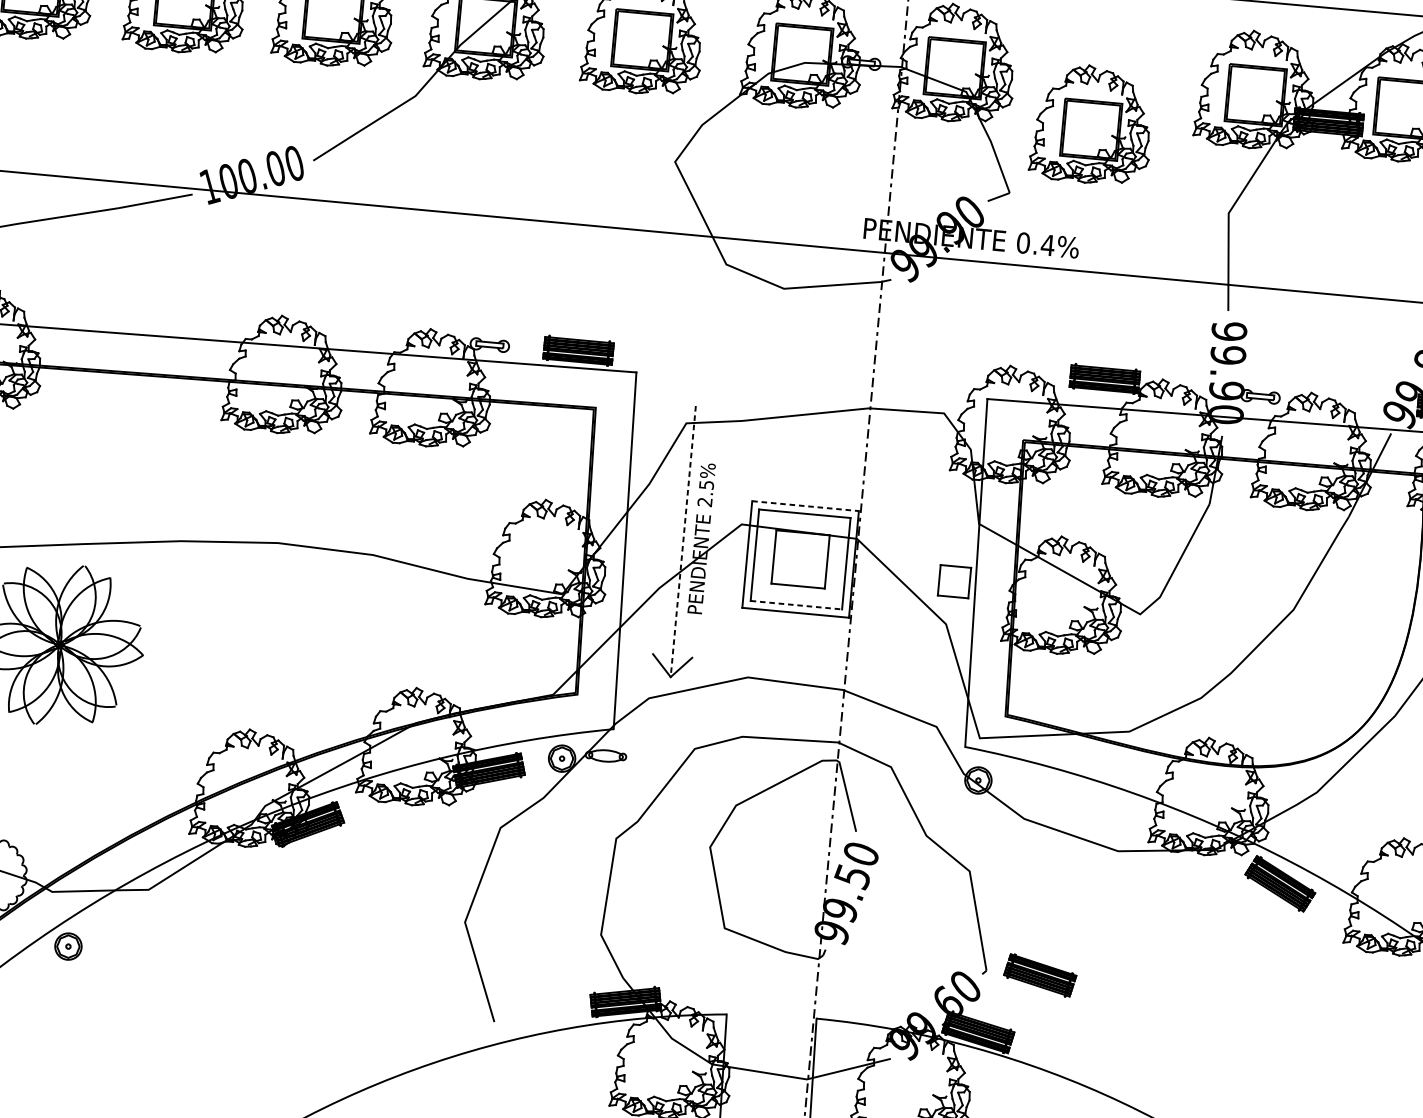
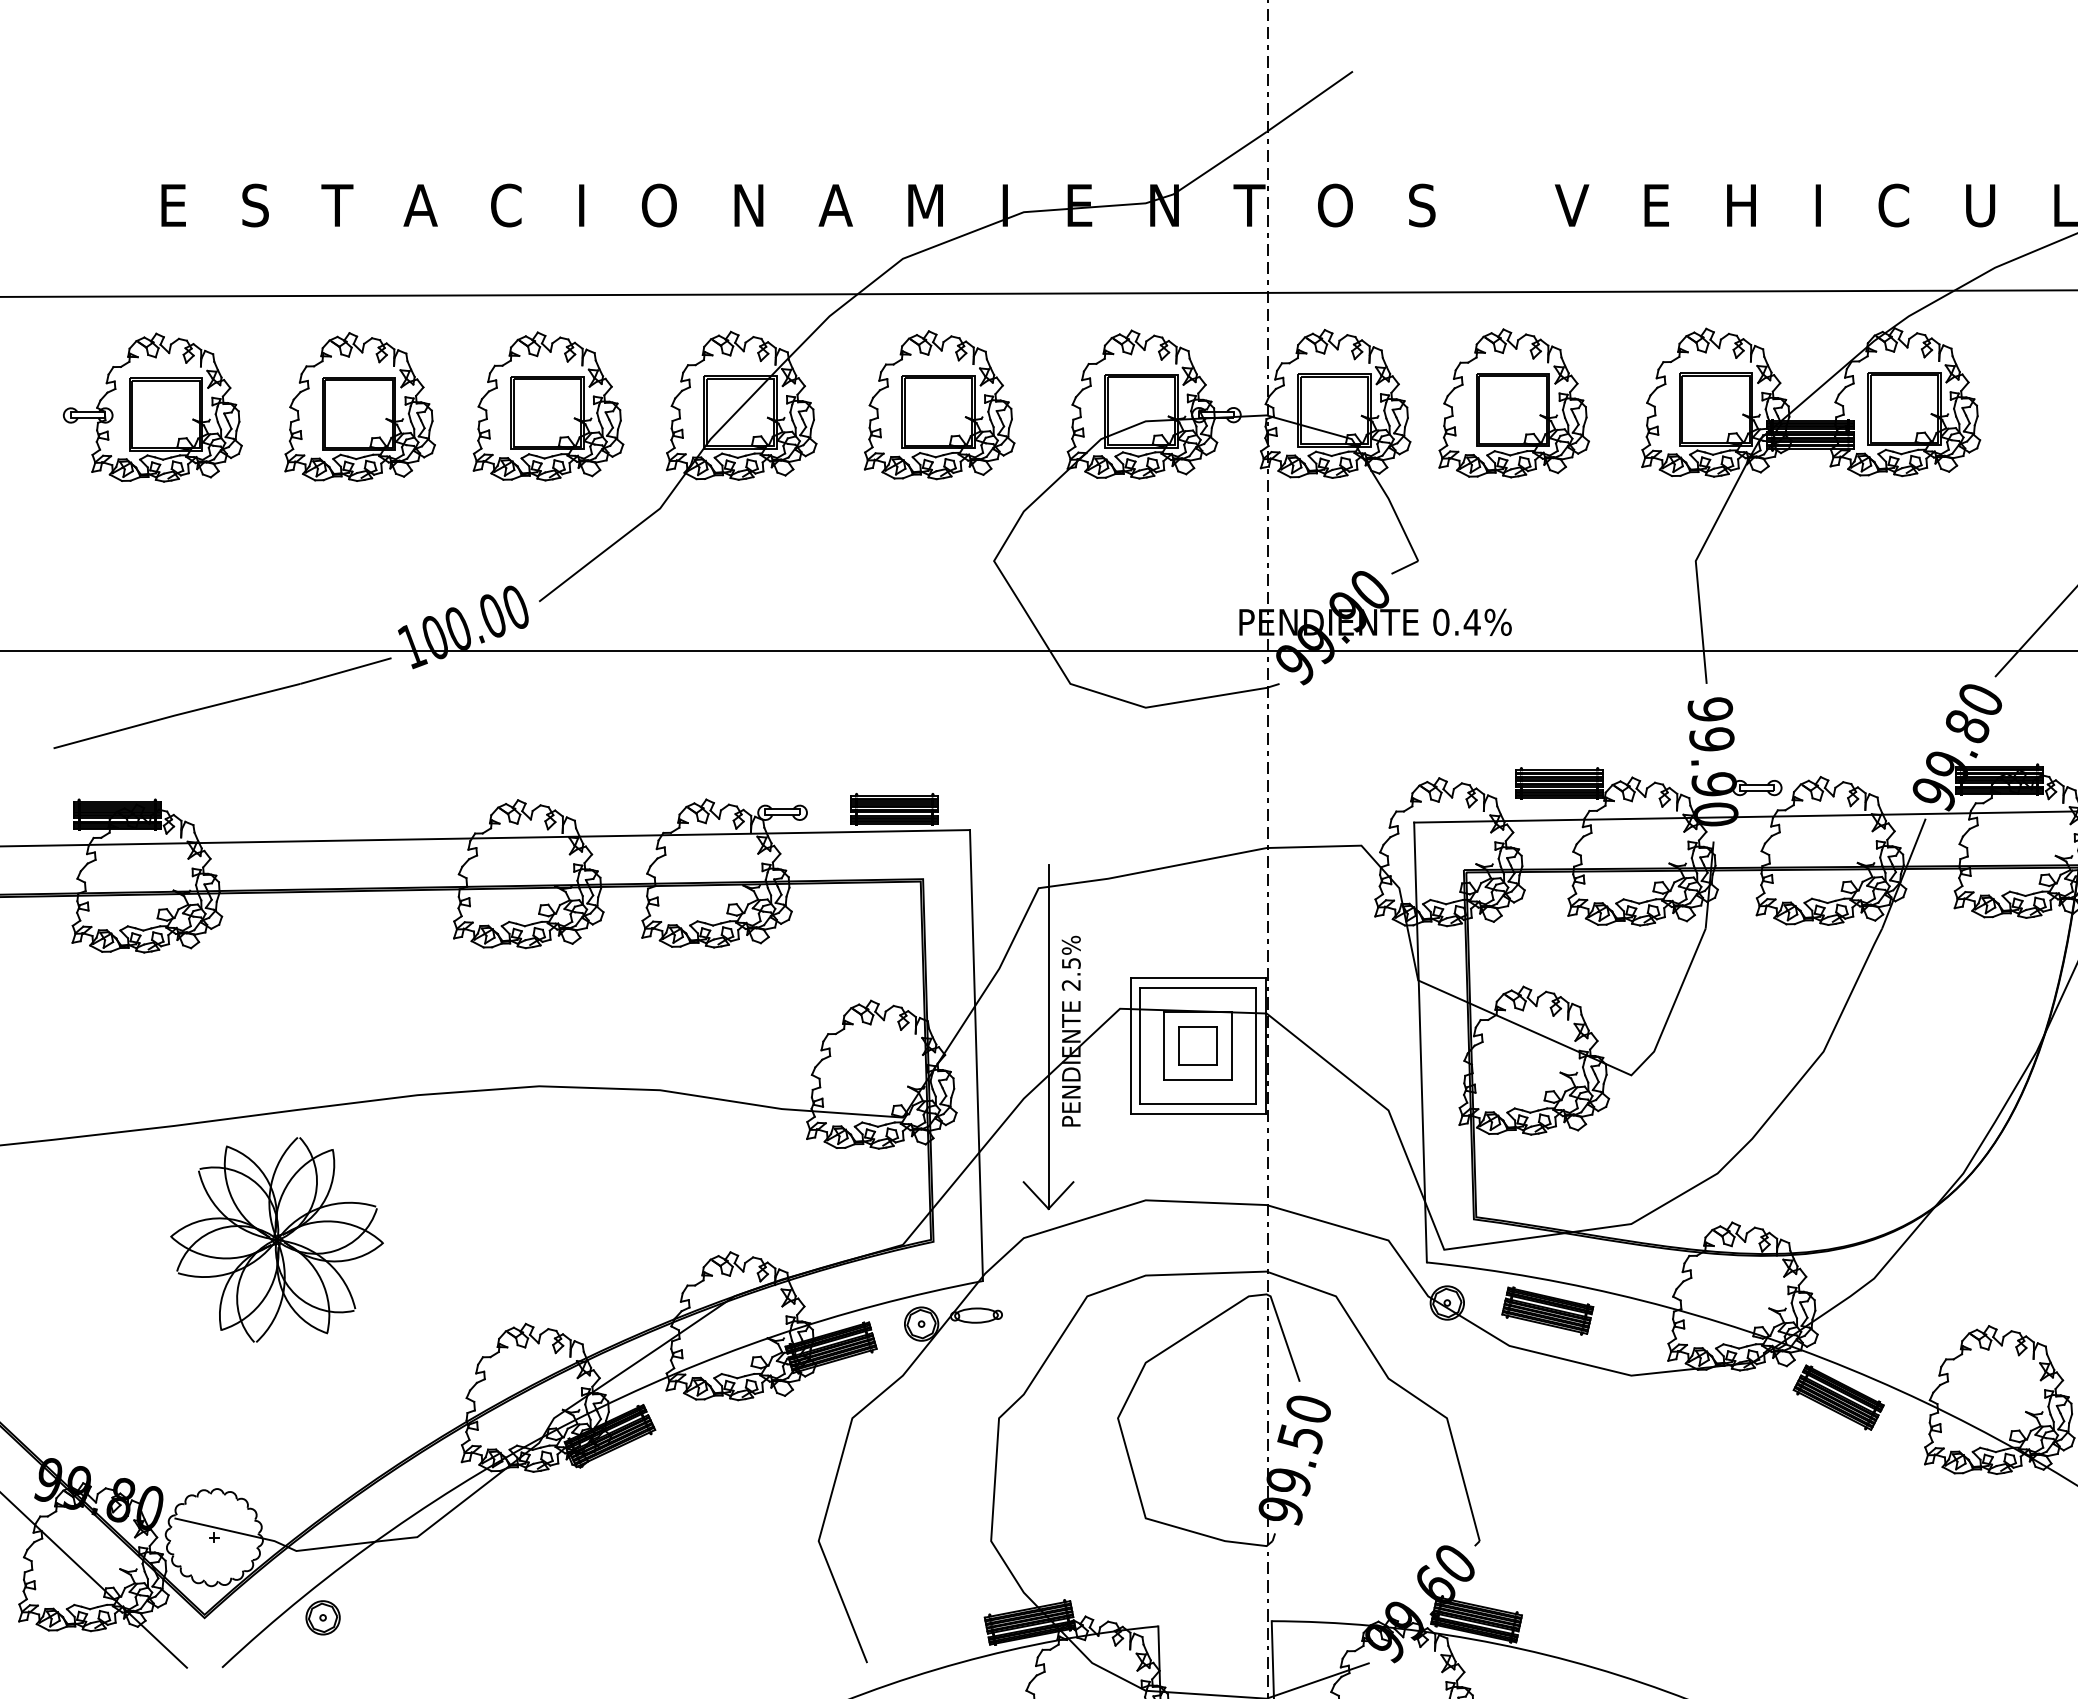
part: (1091, 124) -> (1513, 403), moved
line: (805, 506) -> (1198, 978), dashed -> solid
line: (683, 541) -> (1048, 1037), dashed -> solid
part: (954, 581) -> (1197, 1045), moved
line: (796, 604) -> (1198, 1103), dashed -> solid
part: (1040, 975) -> (1547, 1310), moved

